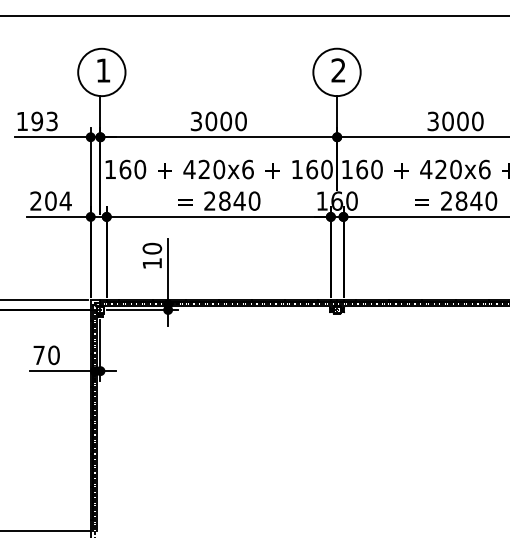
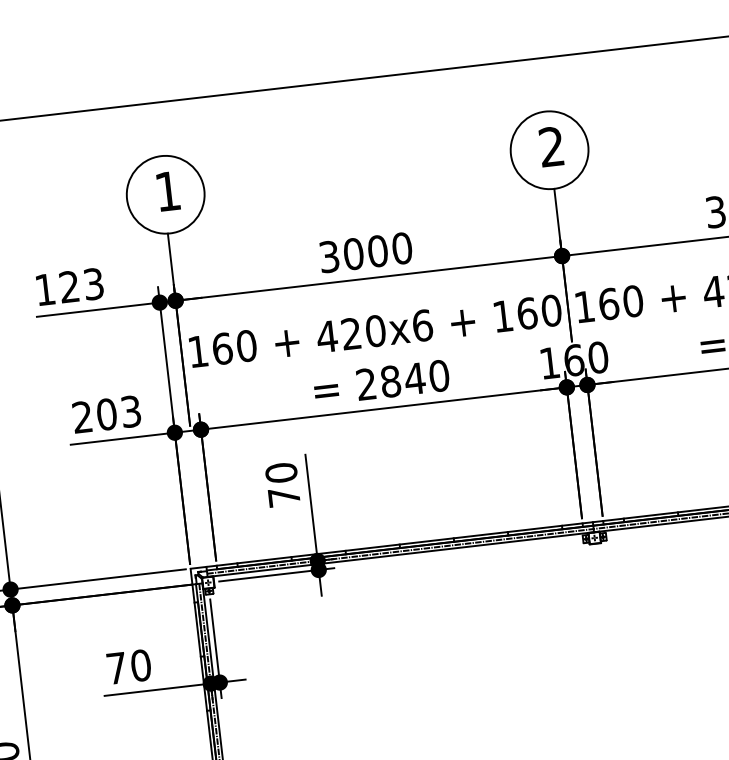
text: (37, 121) -> (69, 286), 193 -> 123
text: (65, 200) -> (130, 410), 204 -> 203
text: (151, 263) -> (282, 497), 10 -> 70

